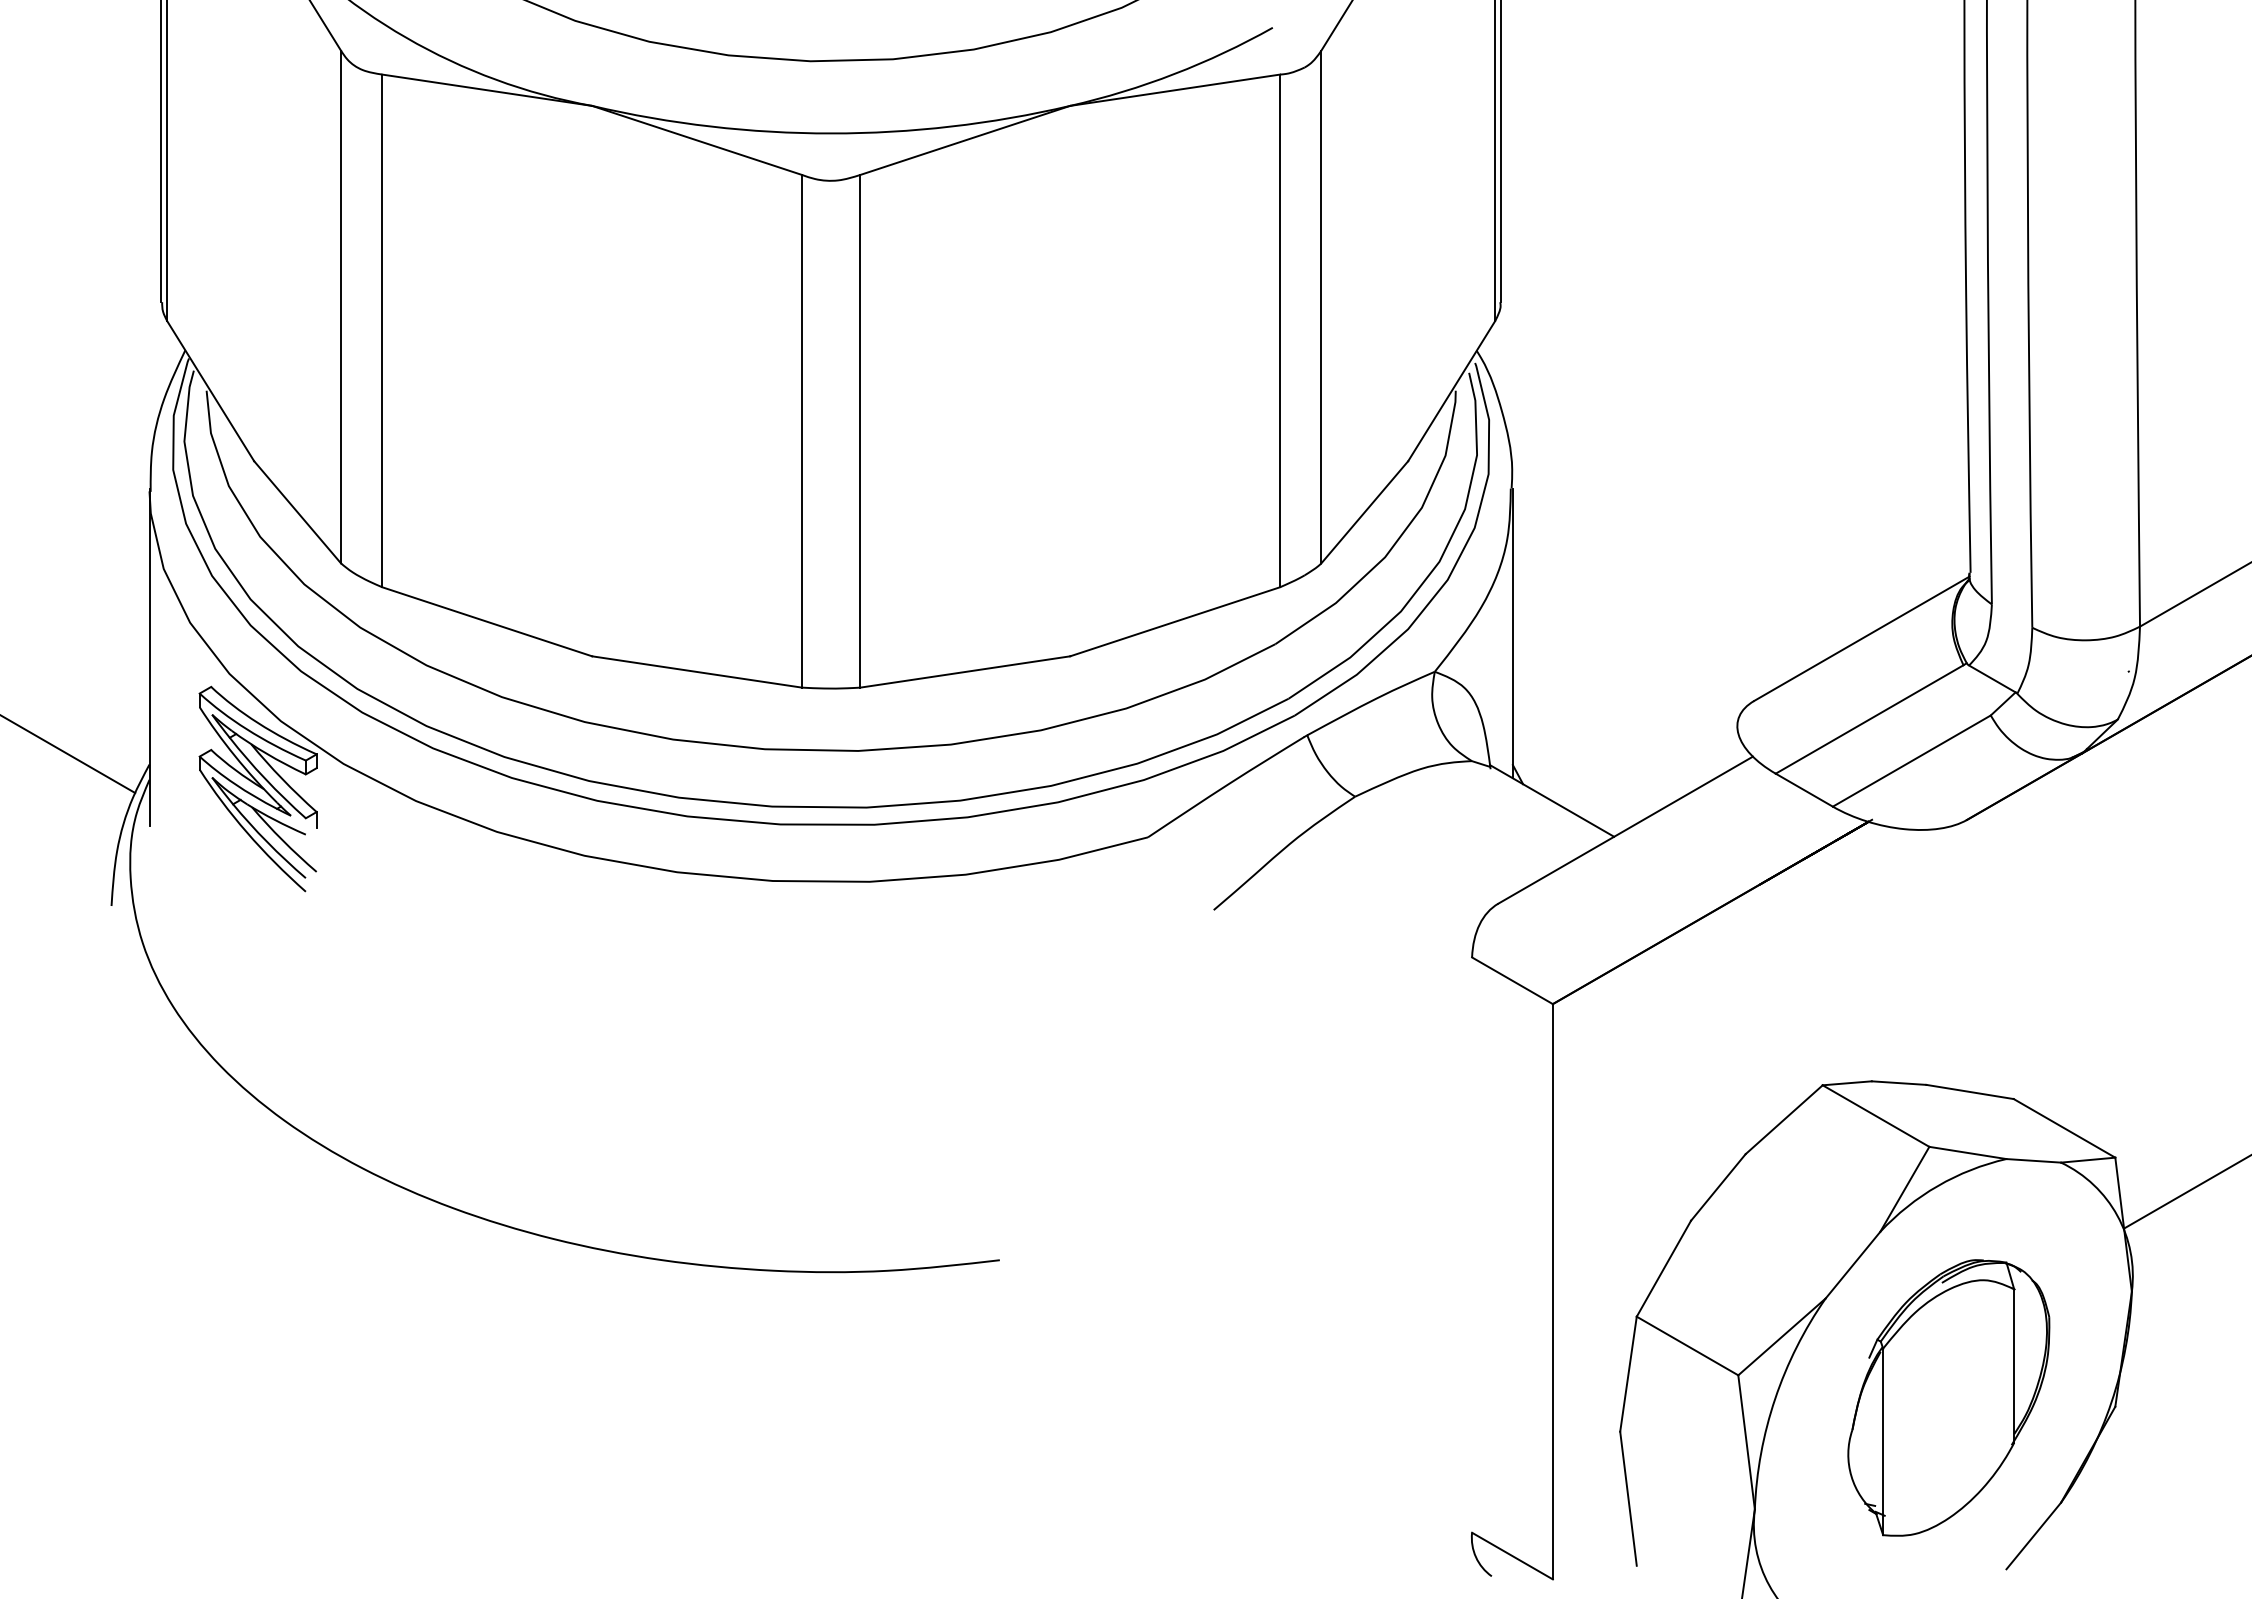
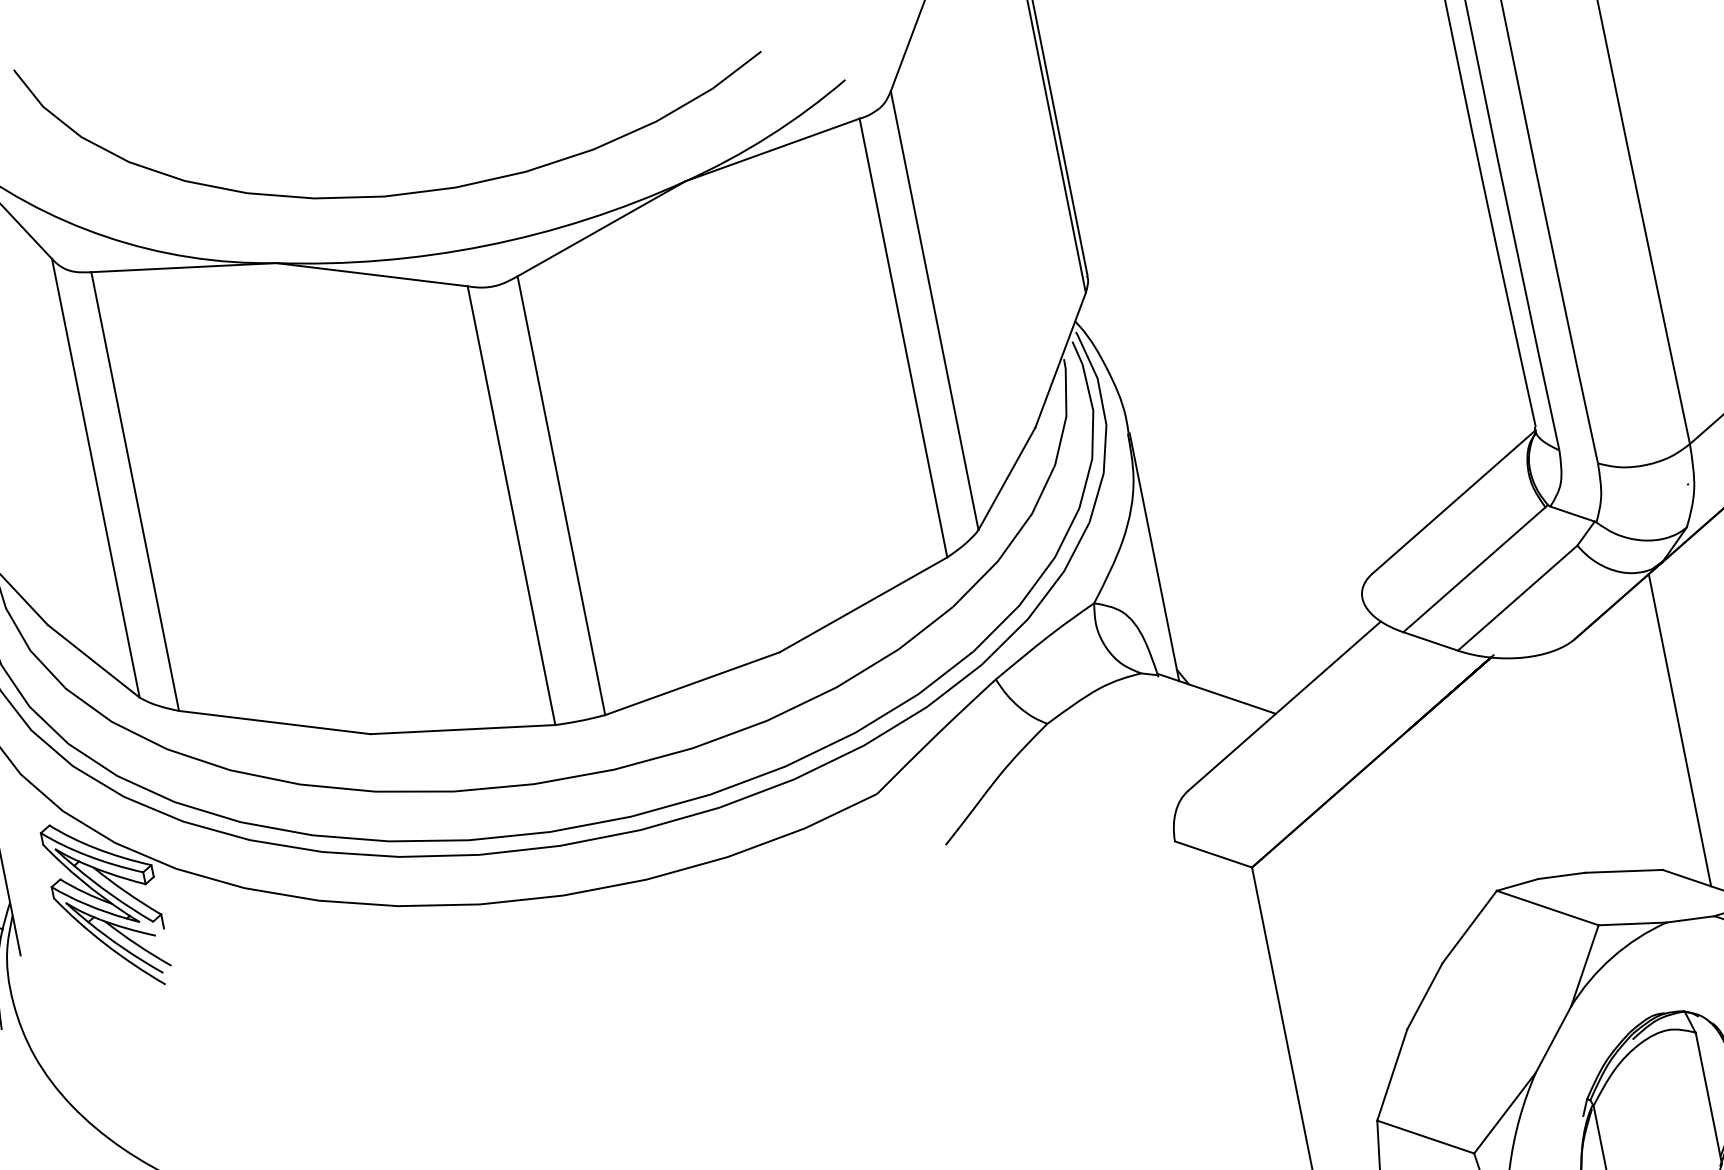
line: (2064, 945) -> (1679, 729), added

